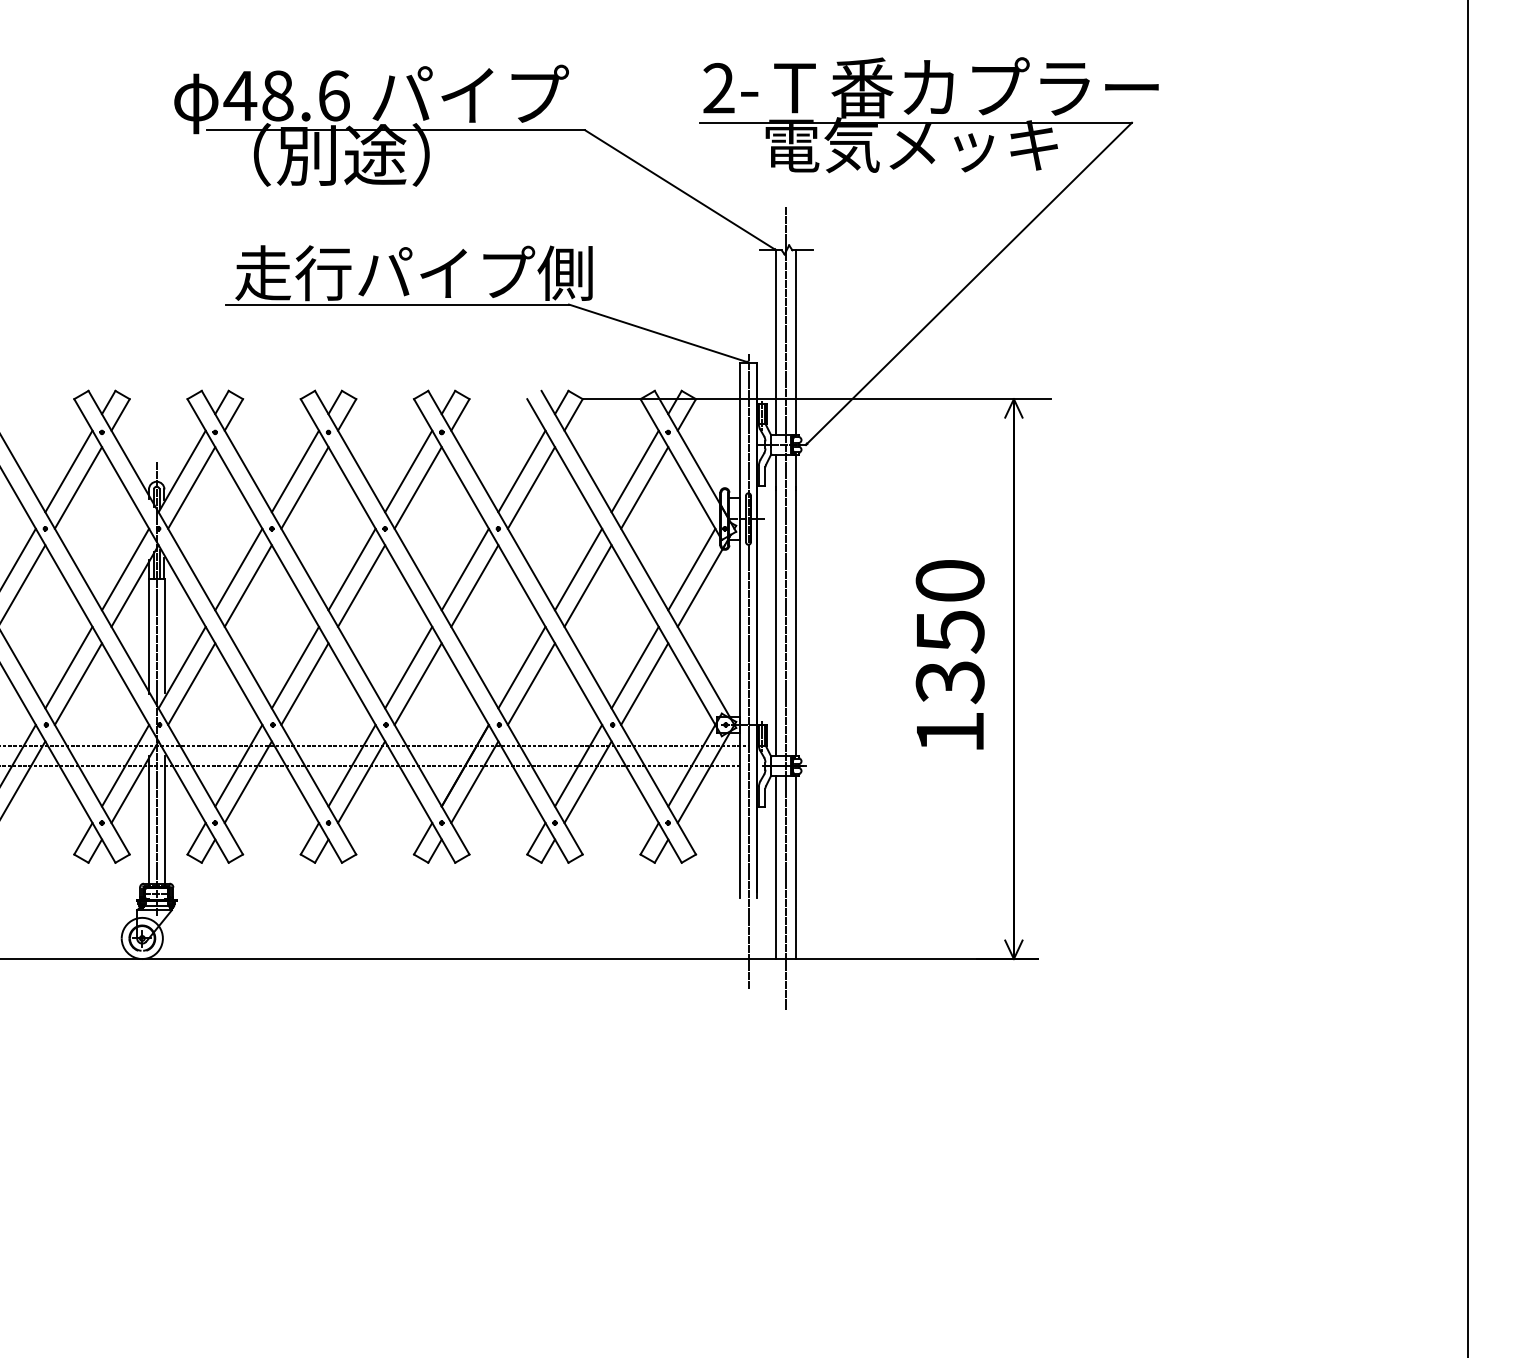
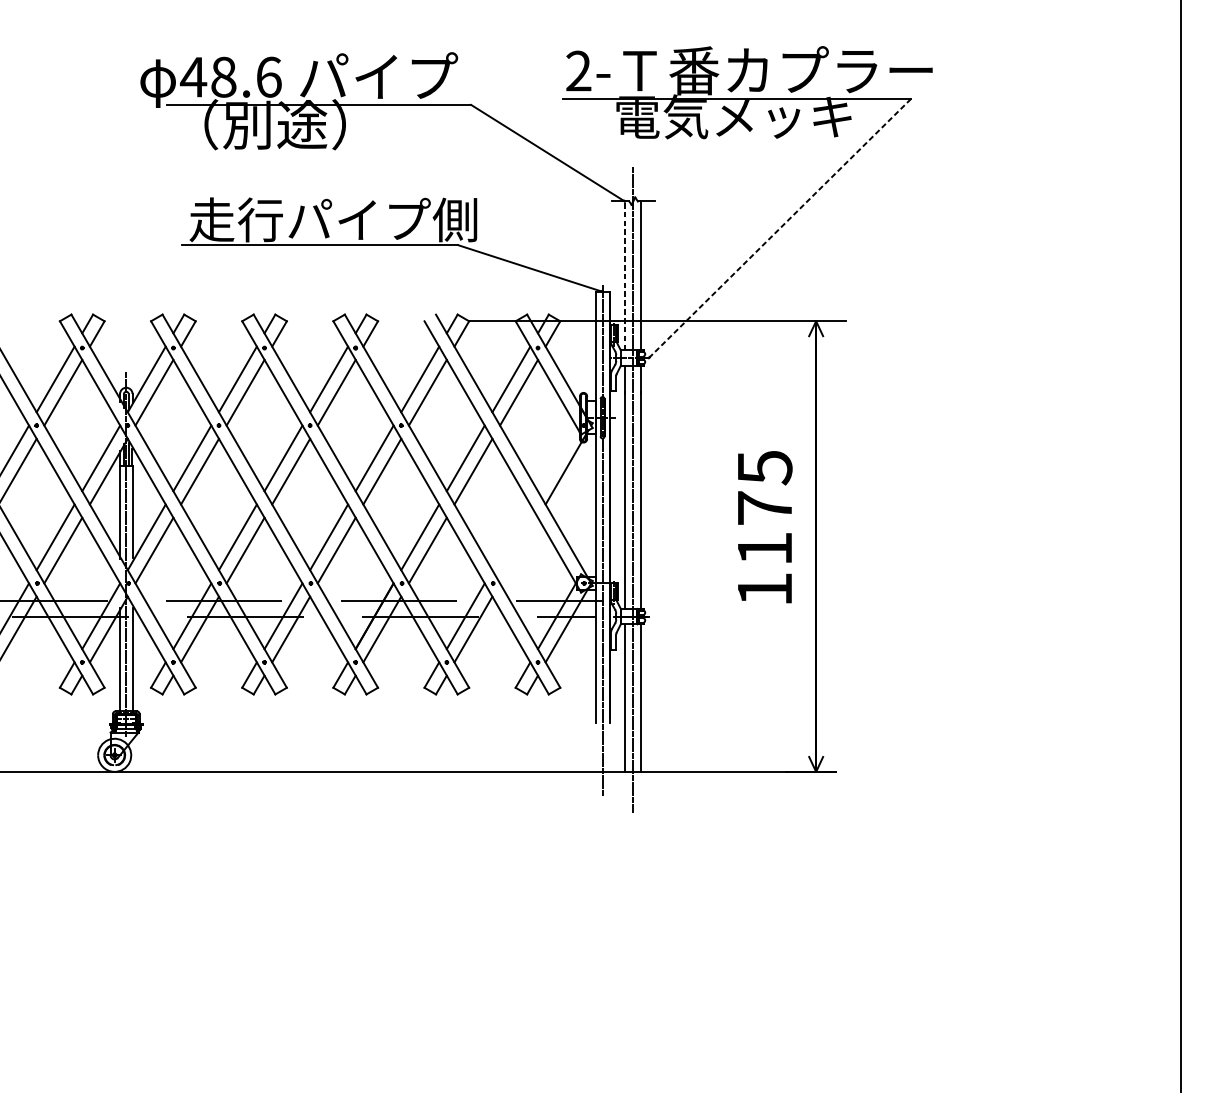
line: (969, 283) -> (780, 228), solid -> dashed
line: (776, 342) -> (625, 275), solid -> dashed
line: (691, 569) -> (556, 458), removed
text: (949, 632) -> (764, 509), 1350 -> 1175
line: (634, 667) -> (510, 537), removed
line: (644, 683) -> (518, 550), removed

